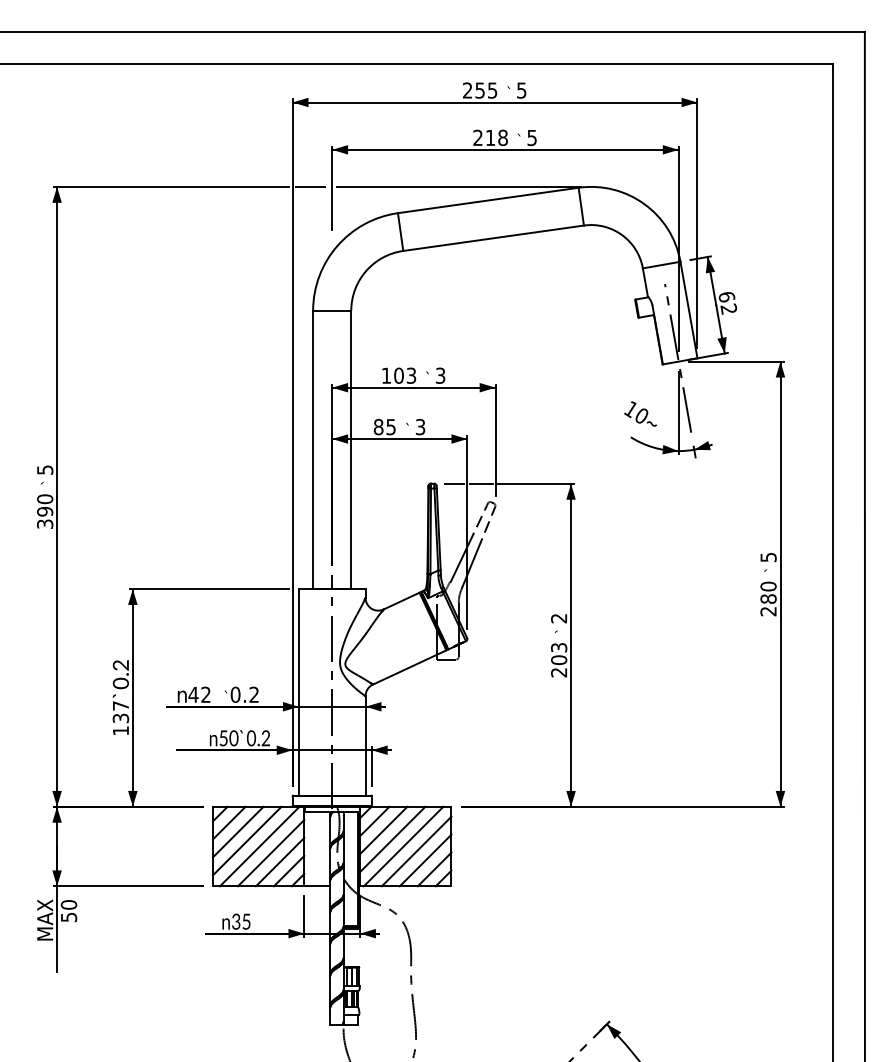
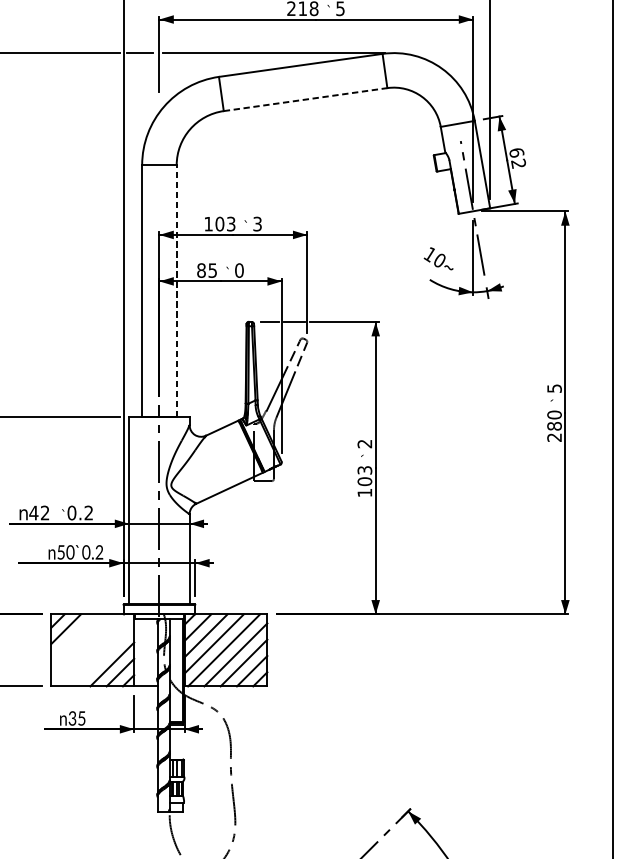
line: (494, 238) -> (306, 99), solid -> dashed
text: (420, 427) -> (239, 270), 3 -> 0
line: (351, 449) -> (176, 290), solid -> dashed
text: (558, 672) -> (364, 492), 203 -> 103
line: (238, 831) -> (74, 636), removed
line: (247, 840) -> (82, 644), removed
line: (259, 846) -> (93, 650), removed
line: (271, 852) -> (104, 655), removed

